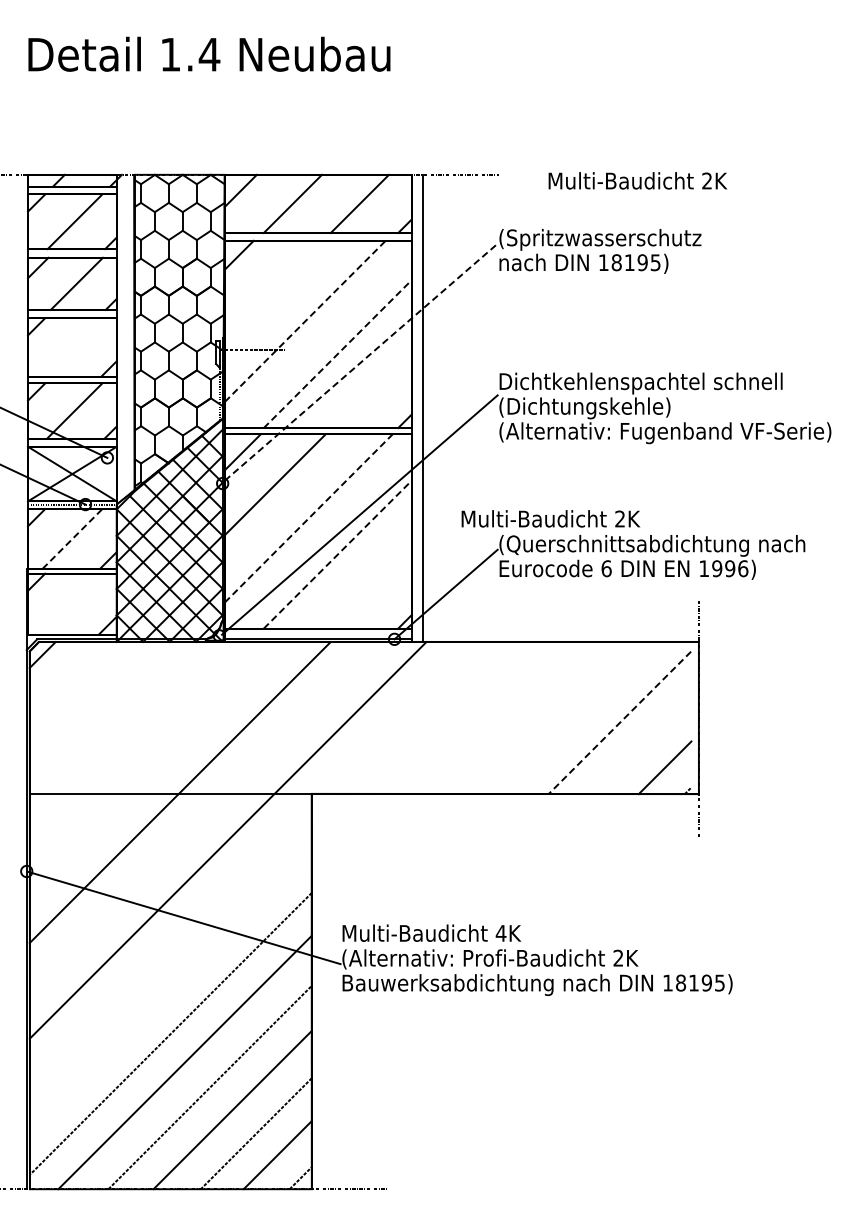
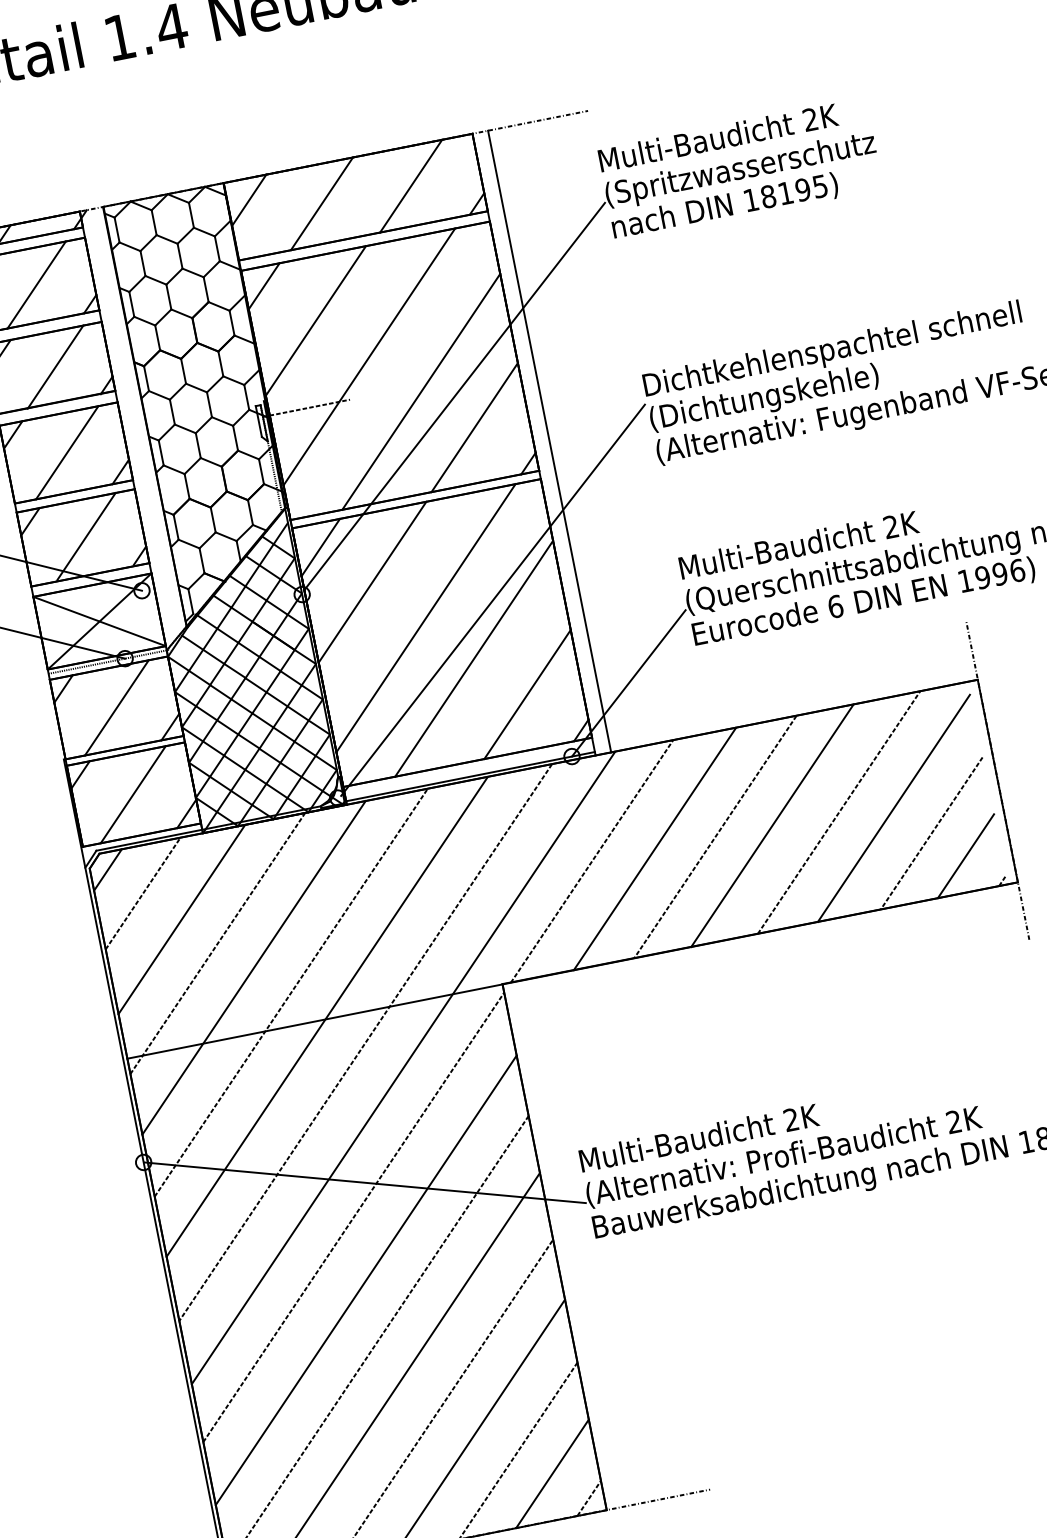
text: (637, 180) -> (717, 137), moved
line: (271, 287) -> (315, 320), added
line: (305, 321) -> (369, 356), dashed -> solid
line: (72, 347) -> (66, 453), added
line: (337, 354) -> (421, 392), dashed -> solid
line: (361, 362) -> (455, 396), dashed -> solid
line: (370, 387) -> (473, 427), added
line: (308, 518) -> (425, 618), dashed -> solid
text: (550, 518) -> (798, 544), moved
line: (72, 538) -> (116, 707), dashed -> solid
line: (337, 554) -> (473, 658), dashed -> solid
line: (370, 587) -> (526, 693), added
line: (71, 603) -> (132, 793), added
line: (64, 677) -> (142, 894), added
line: (88, 701) -> (181, 919), added
line: (393, 717) -> (591, 860), added
line: (441, 718) -> (655, 849), added
line: (486, 718) -> (715, 837), added
line: (529, 718) -> (772, 826), added
line: (579, 718) -> (839, 813), added
line: (619, 722) -> (893, 807), dashed -> solid
line: (111, 723) -> (217, 943), added
line: (134, 746) -> (254, 967), added
line: (643, 746) -> (931, 833), added
line: (157, 769) -> (290, 992), added
line: (203, 816) -> (364, 1042), added
text: (500, 932) -> (790, 1118), 4K -> 2K
line: (170, 941) -> (353, 1217), added
line: (170, 988) -> (365, 1280), added

